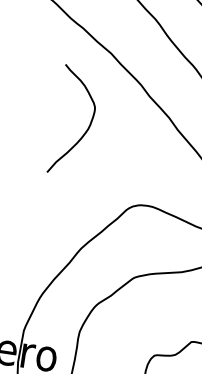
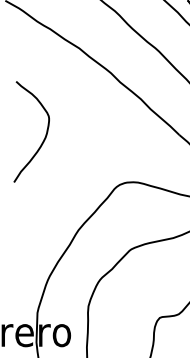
curve: (88, 125) -> (45, 134), moved

